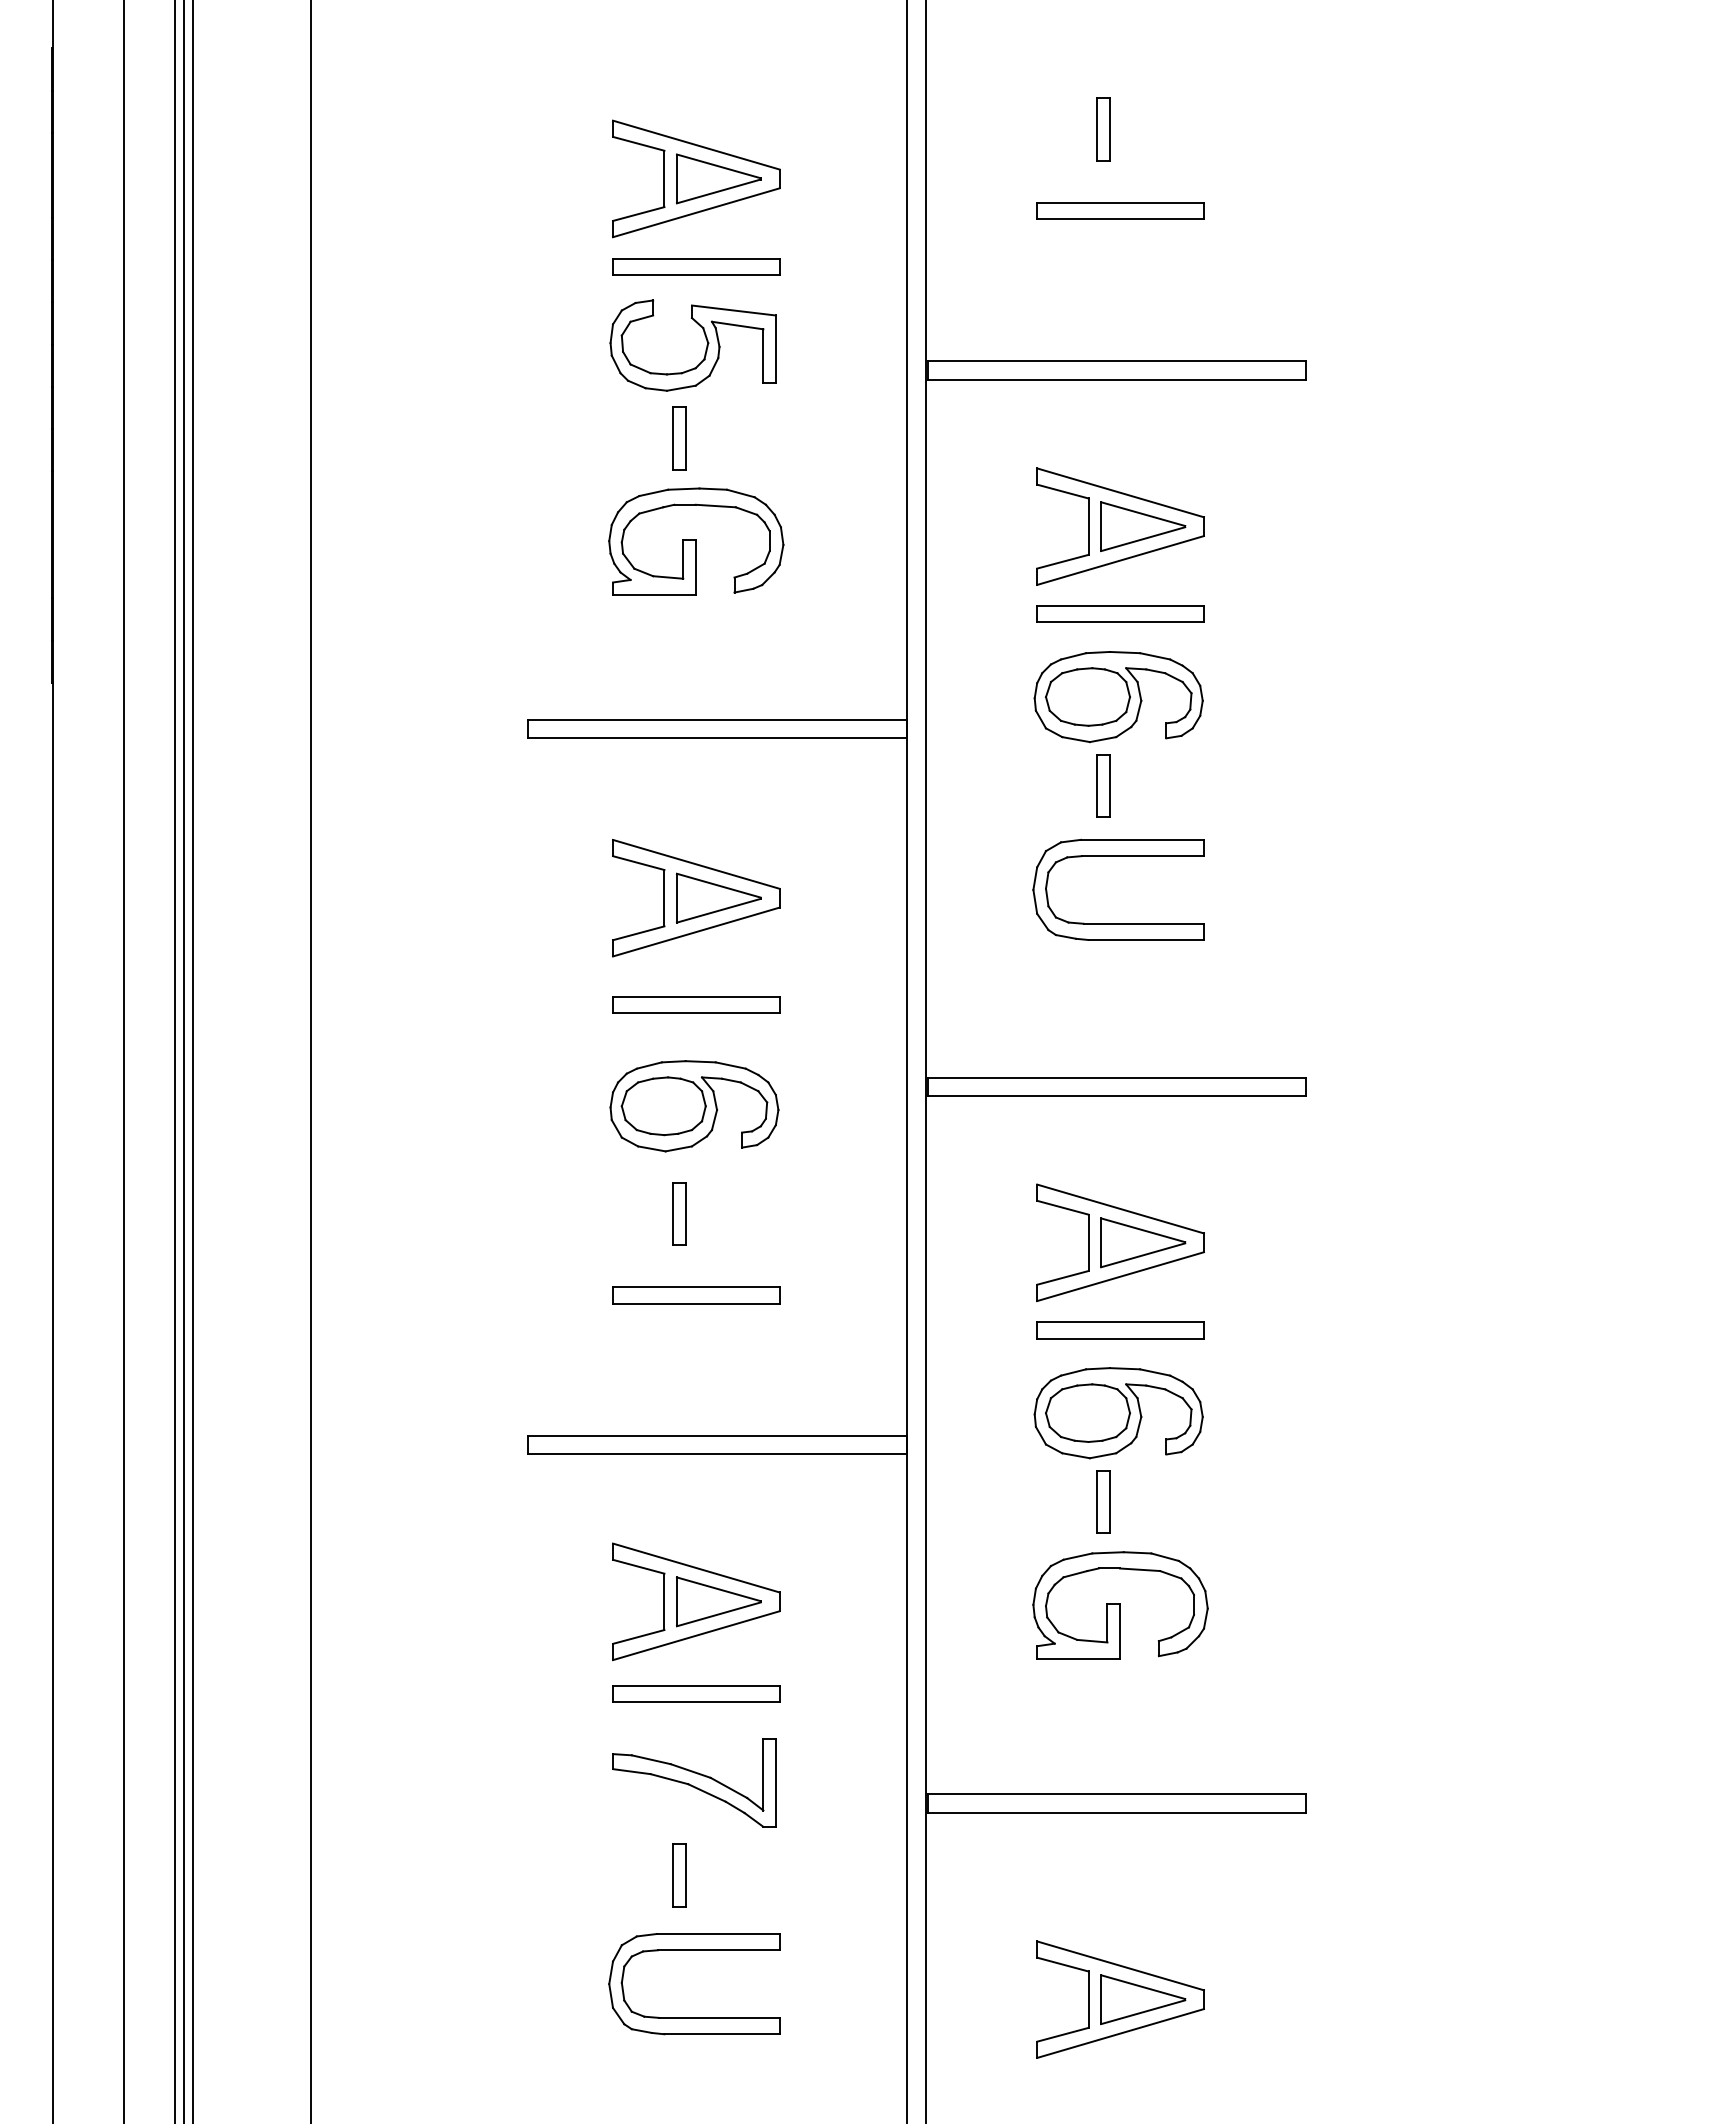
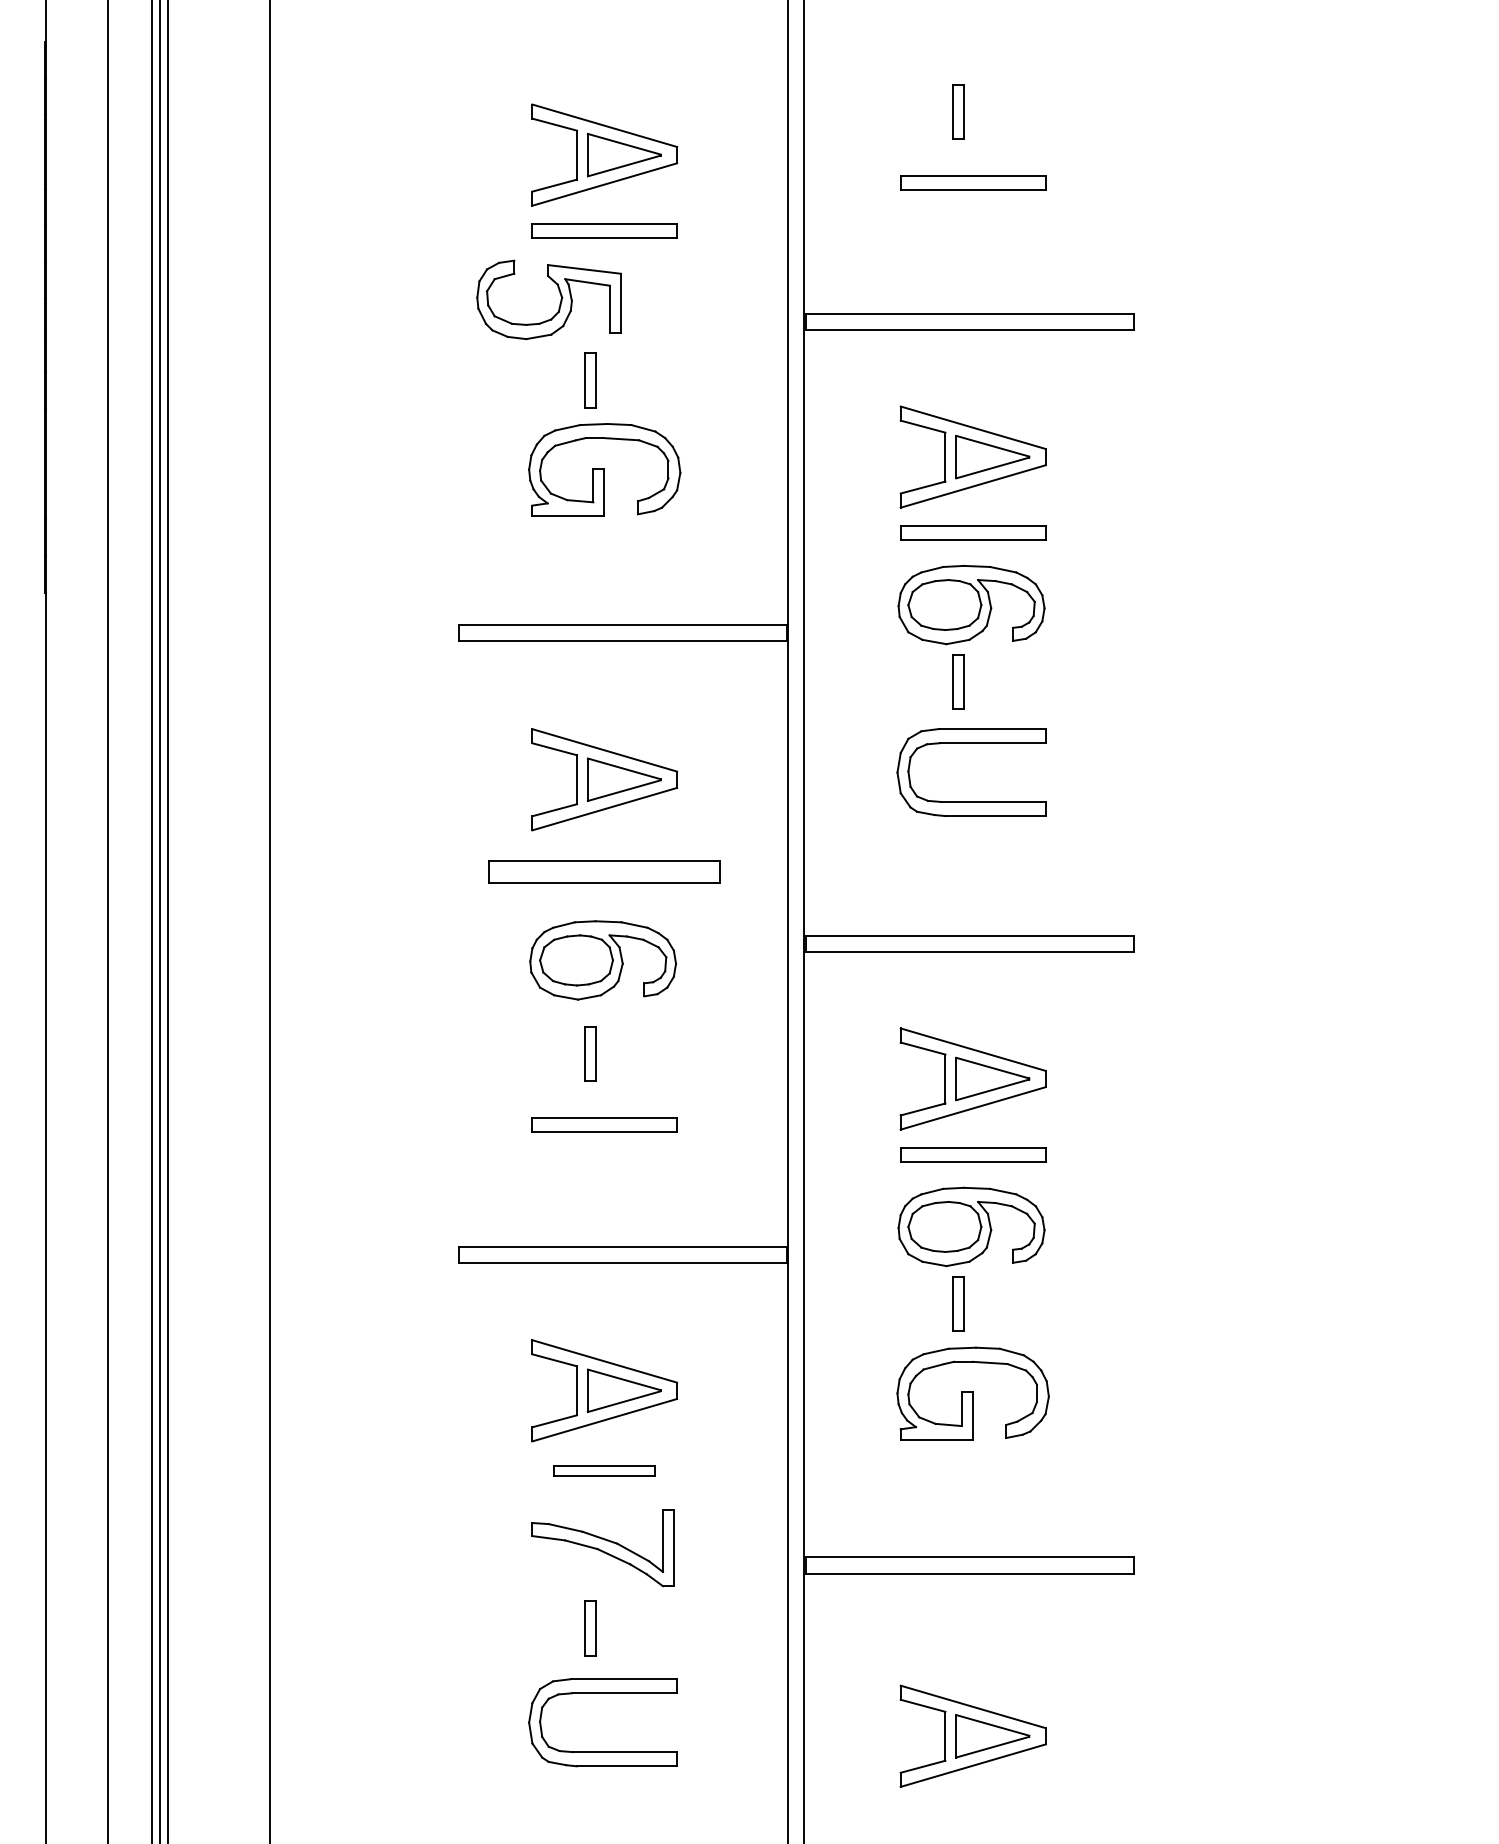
part: (705, 349) -> (559, 303), moved
part: (696, 1004) -> (604, 872), size x1.6
part: (696, 1693) -> (604, 1470), size x0.7

